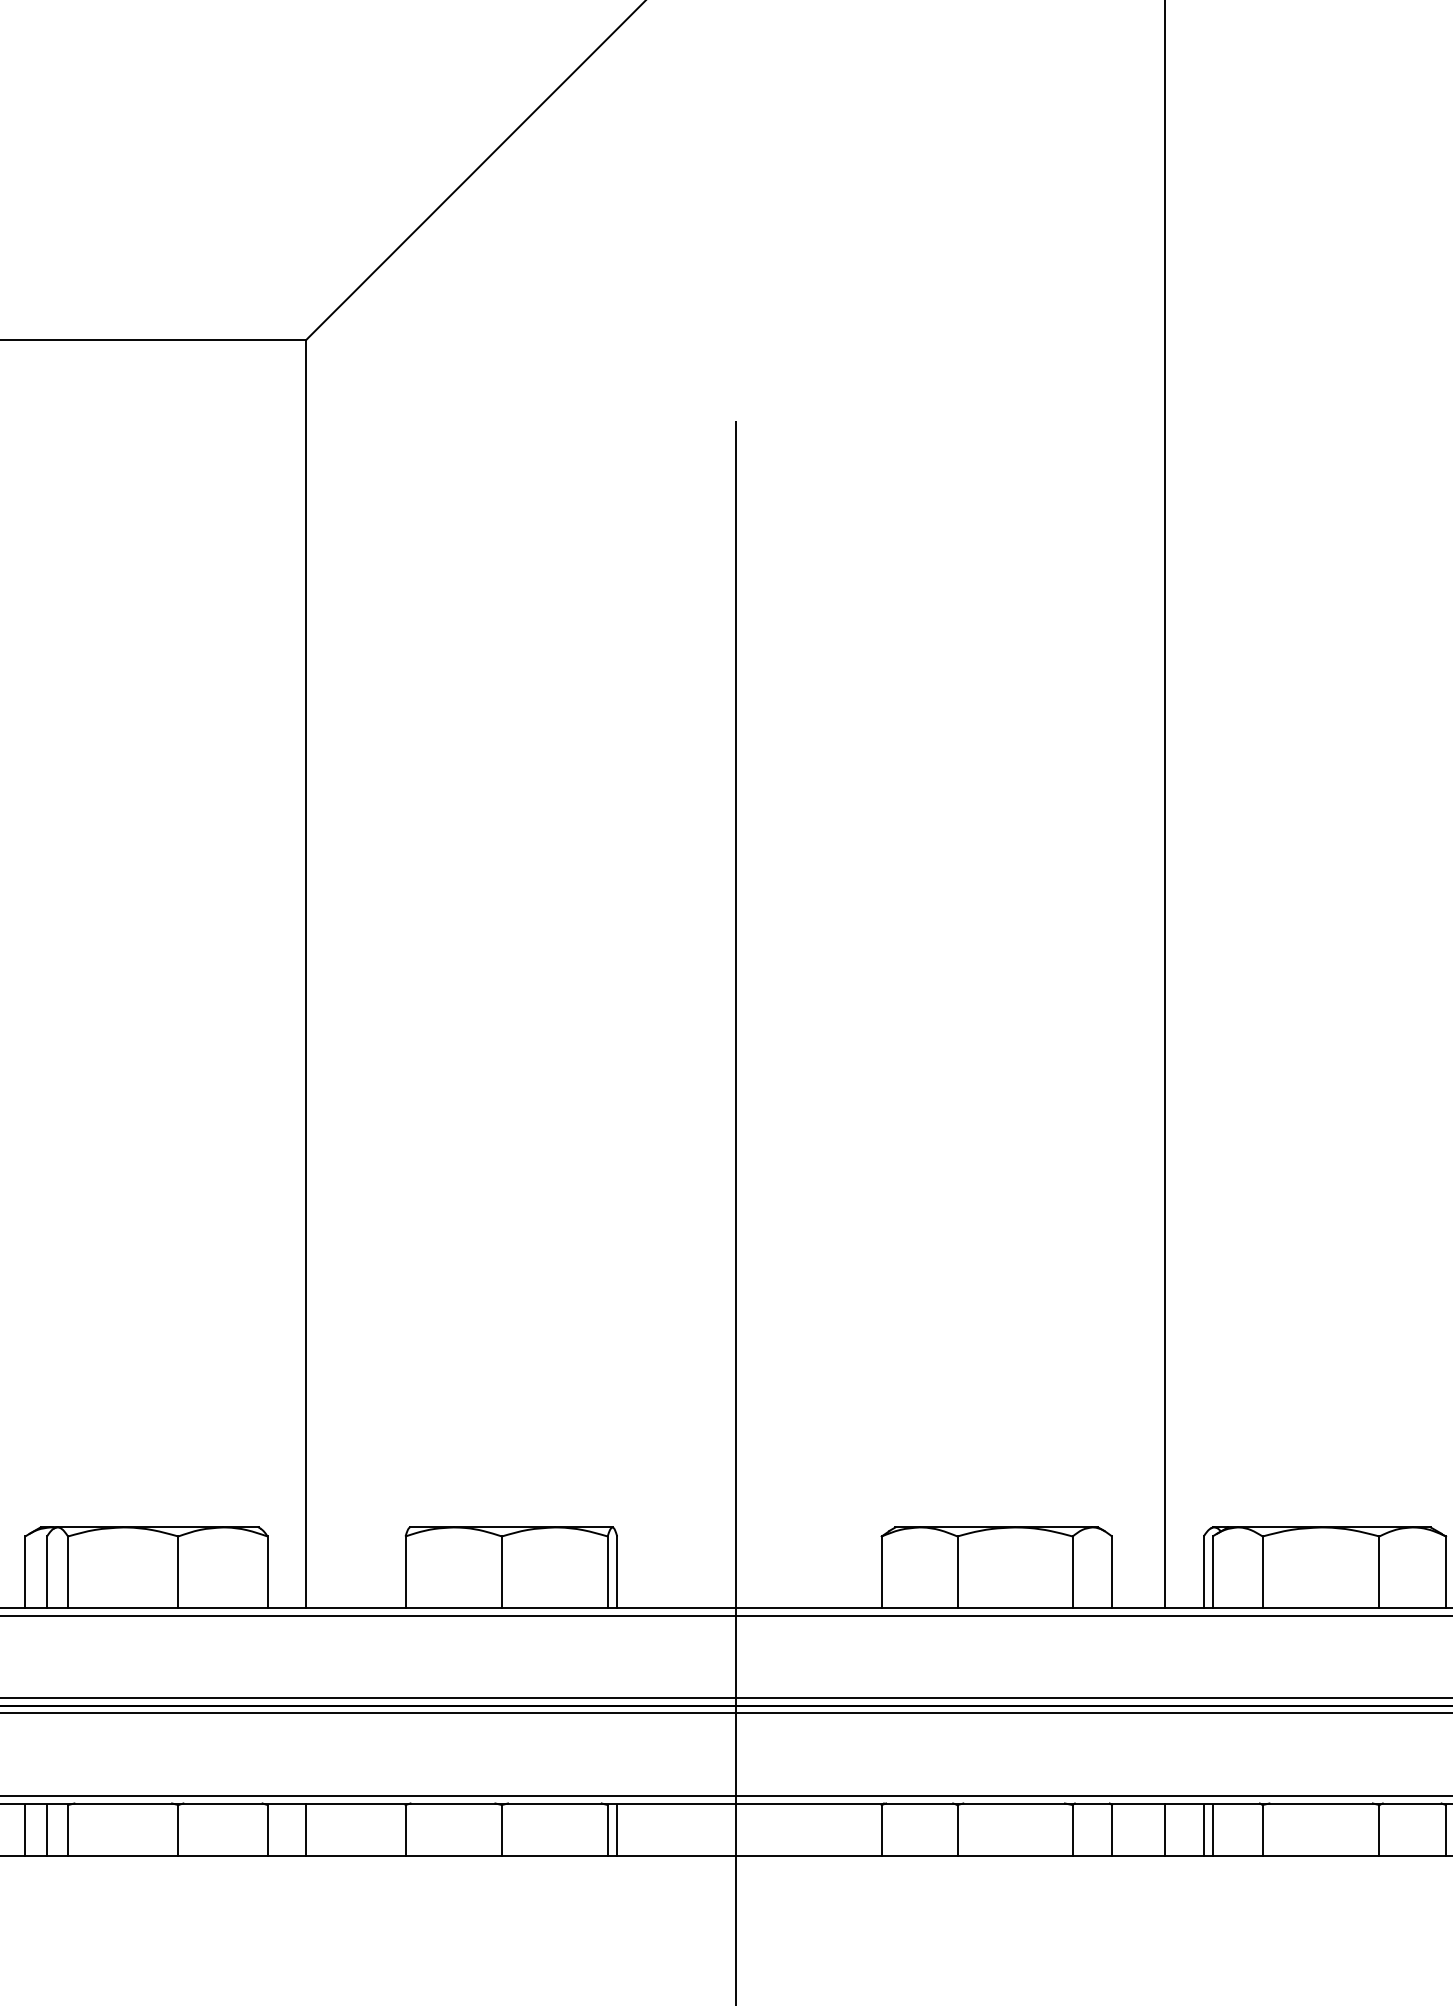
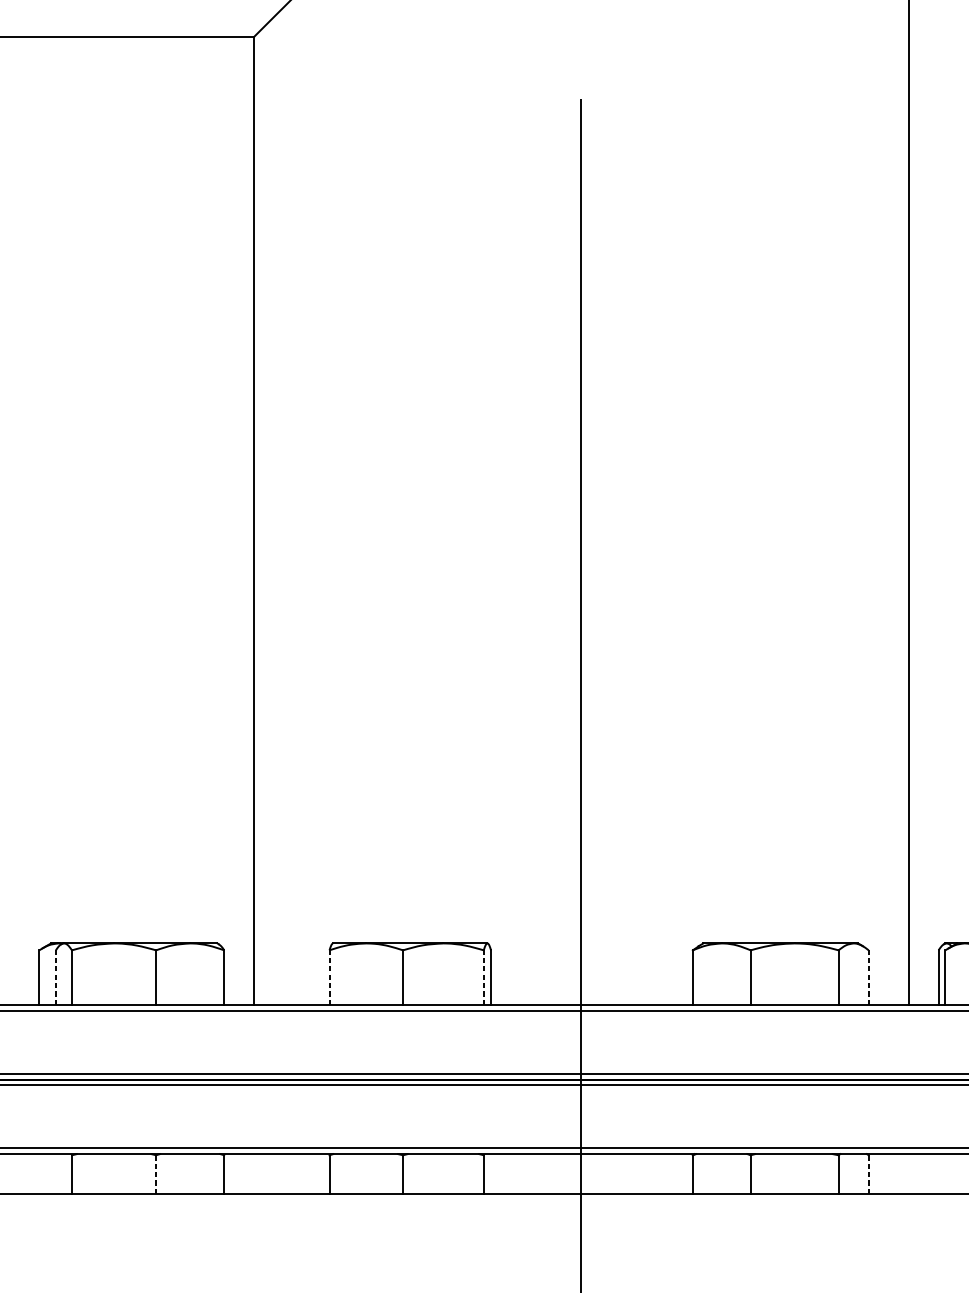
line: (47, 1572) -> (56, 977), solid -> dashed
line: (405, 1572) -> (329, 977), solid -> dashed
line: (607, 1572) -> (483, 977), solid -> dashed
line: (1112, 1572) -> (869, 977), solid -> dashed
line: (306, 1829) -> (253, 1173), removed
line: (1164, 1829) -> (908, 1173), removed
line: (25, 1830) -> (39, 1174), removed
line: (47, 1830) -> (56, 1174), removed
line: (178, 1830) -> (156, 1174), solid -> dashed
line: (617, 1830) -> (491, 1174), removed
line: (1112, 1830) -> (869, 1174), solid -> dashed
line: (1203, 1830) -> (938, 1174), removed
line: (1212, 1830) -> (945, 1174), removed

